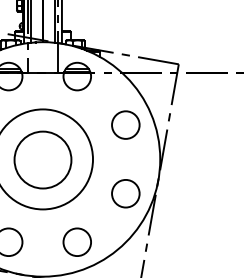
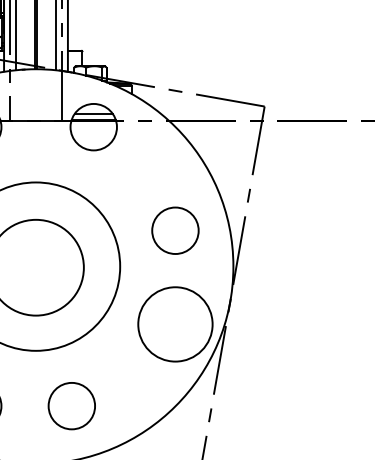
circle: (125, 124) -> (174, 229), moved
circle: (125, 193) -> (174, 324), size x1.6
circle: (76, 241) -> (70, 404), moved

